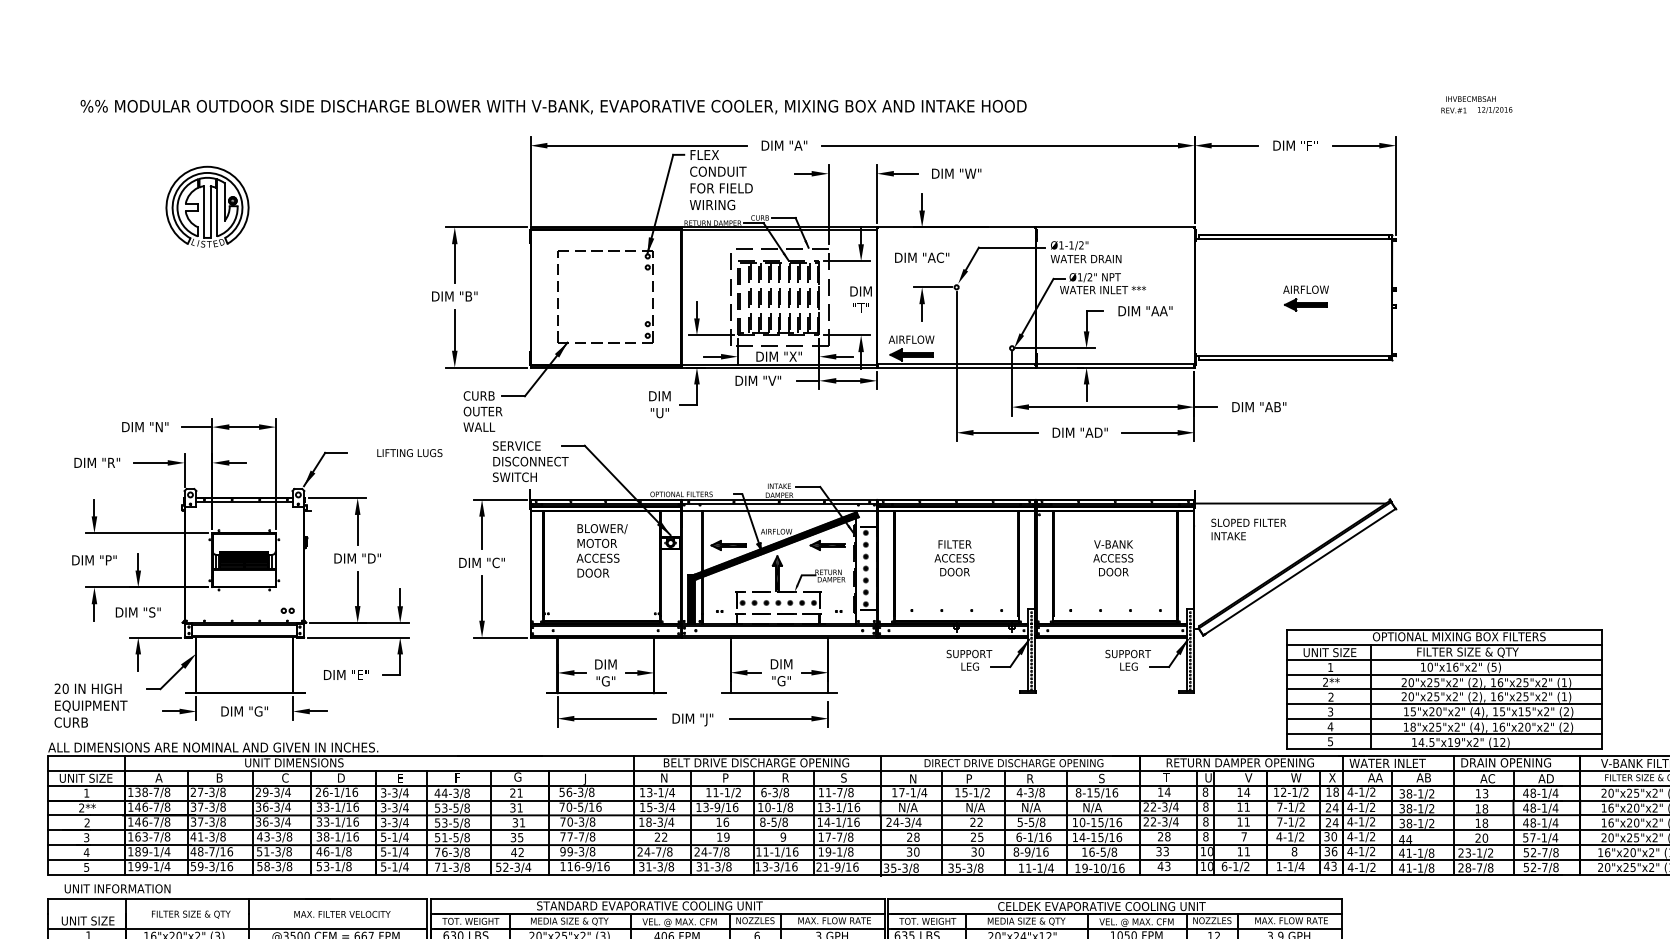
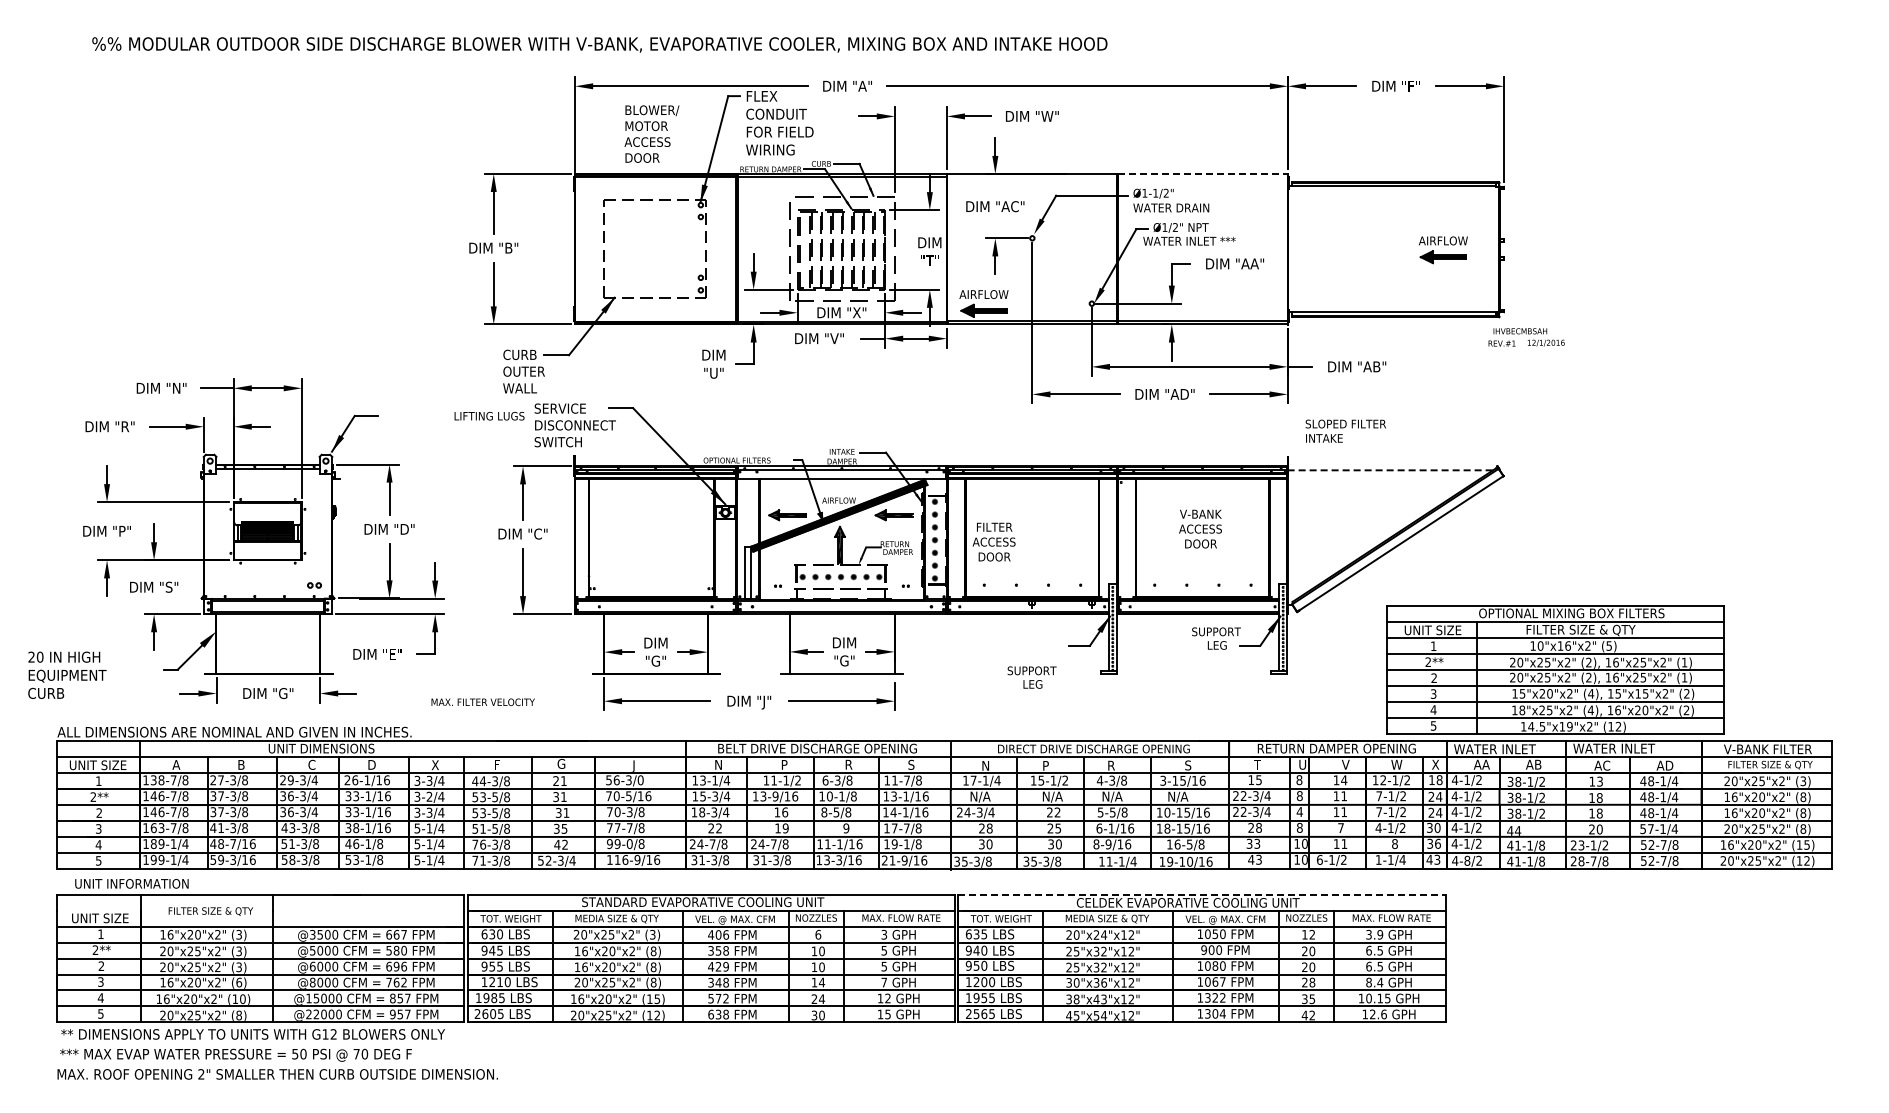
text: (1476, 104) -> (1526, 337), moved
part: (207, 206) -> (228, 151), removed
line: (1116, 226) -> (1203, 173), solid -> dashed
part: (1306, 298) -> (1443, 250), moved
text: (409, 453) -> (489, 416), moved
line: (1290, 503) -> (1390, 470), solid -> dashed
text: (1248, 528) -> (1345, 430), moved
text: (601, 550) -> (651, 133), moved
text: (953, 557) -> (993, 541), moved
hatch: (691, 598) -> (747, 572), removed
text: (968, 660) -> (1031, 677), moved
text: (91, 704) -> (67, 674), moved
text: (1505, 762) -> (1621, 748), DRAIN OPENING -> WATER INLET
text: (399, 778) -> (434, 765), E -> X
text: (591, 792) -> (640, 780), 56-3/8 -> 56-3/0
text: (1078, 792) -> (1163, 780), 8-15/16 -> 3-15/16
text: (1167, 792) -> (1258, 780), 14 -> 15
text: (394, 807) -> (429, 796), 3-3/4 -> 3-2/4
text: (1205, 821) -> (1299, 811), 8 -> 4
text: (1082, 837) -> (1167, 828), 14-15/16 -> 18-15/16
text: (581, 852) -> (629, 844), 99-3/8 -> 99-0/8
text: (1362, 867) -> (1467, 860), 4-1/2 -> 4-8/2
line: (1115, 898) -> (1202, 894), solid -> dashed
text: (341, 914) -> (482, 702), moved

